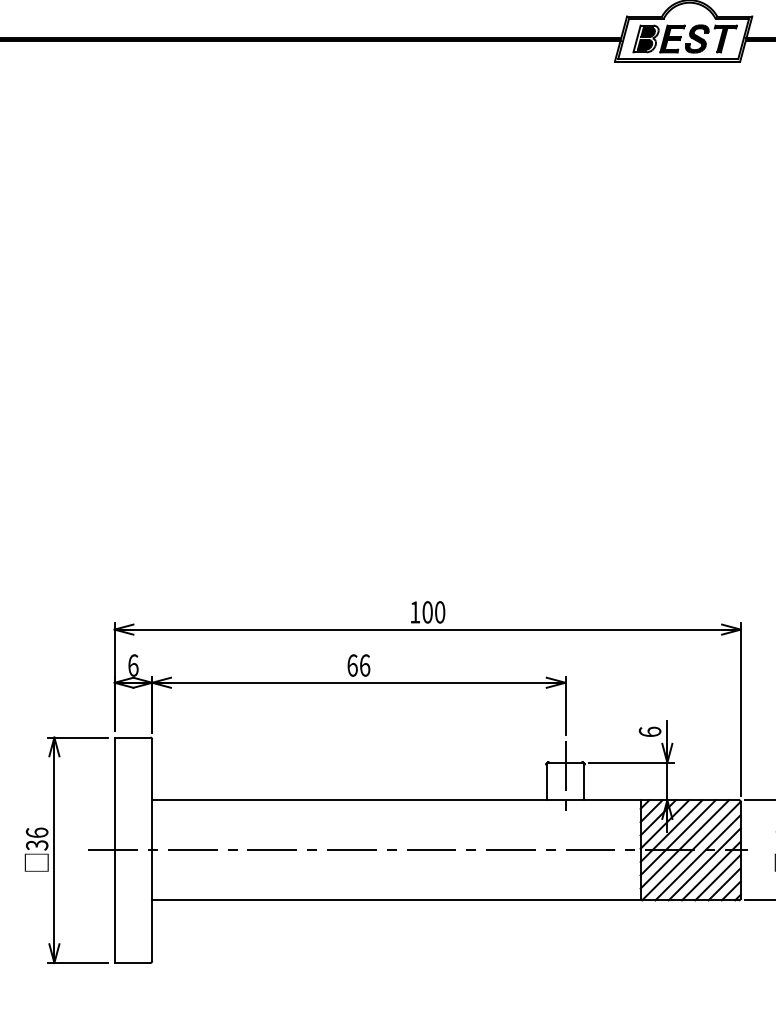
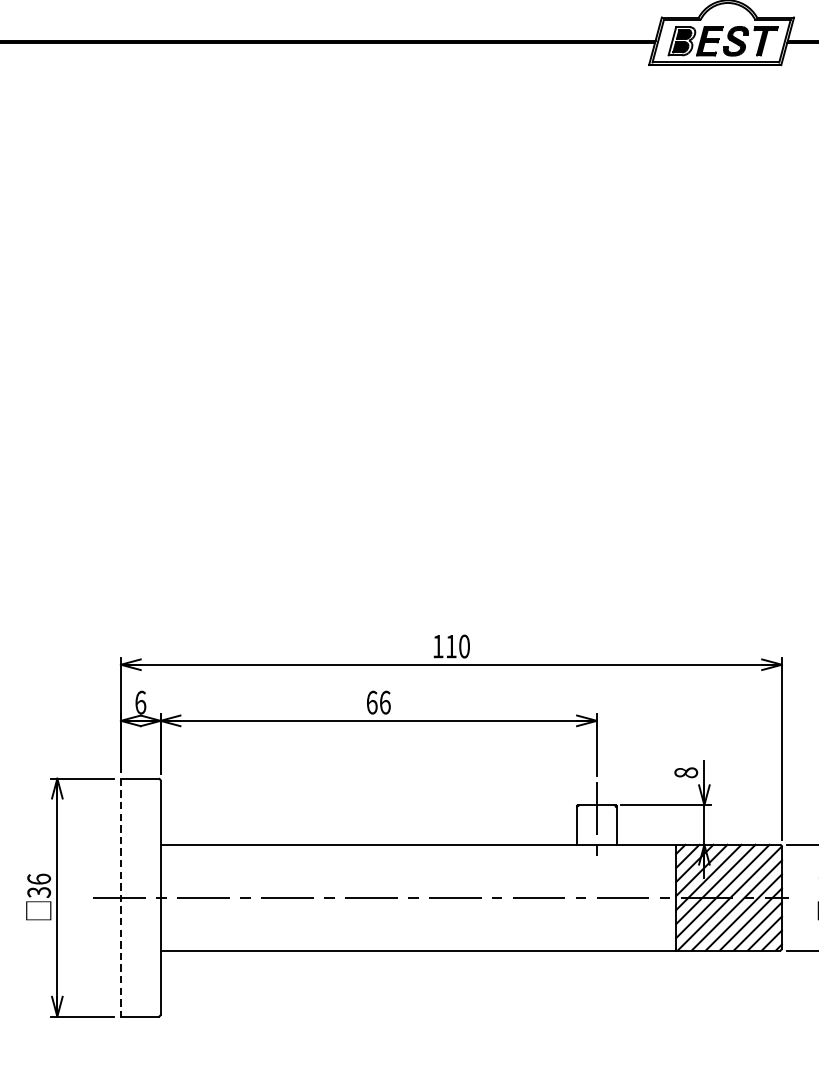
text: (427, 612) -> (451, 646), 100 -> 110
text: (649, 731) -> (685, 772), 6 -> 8
line: (114, 850) -> (120, 897), solid -> dashed

